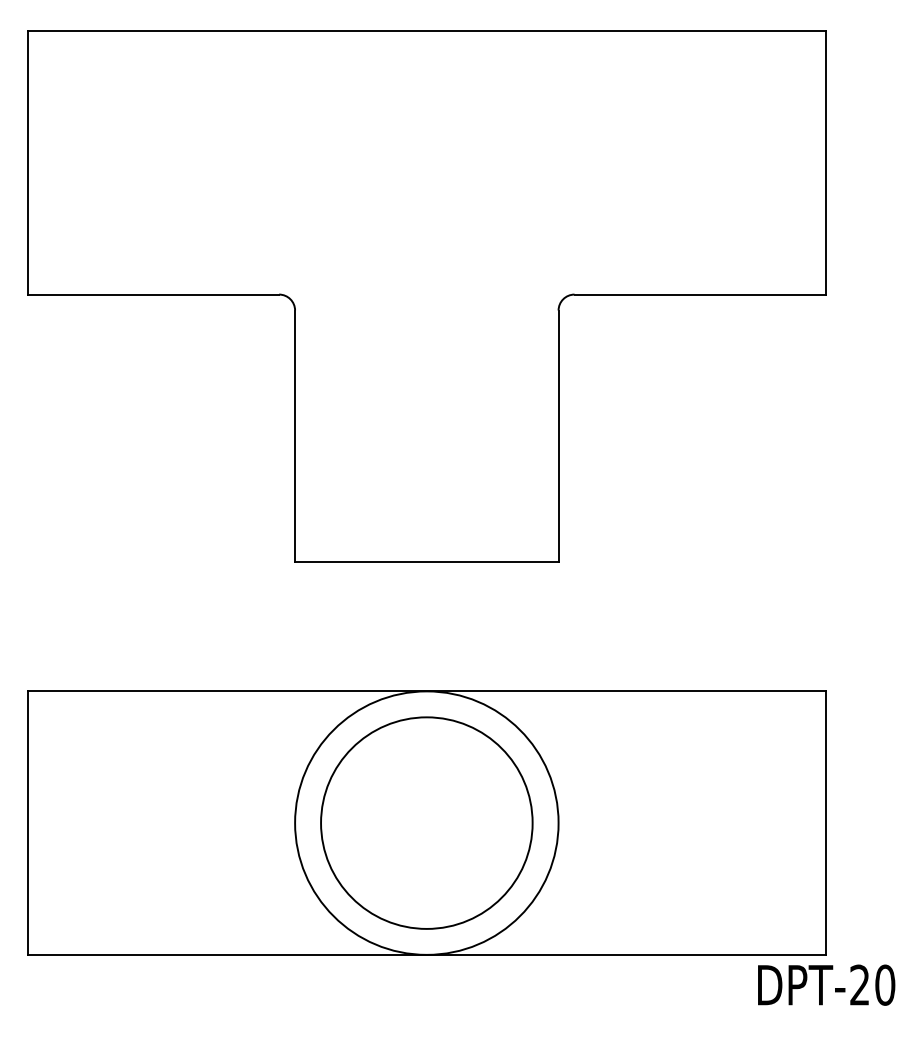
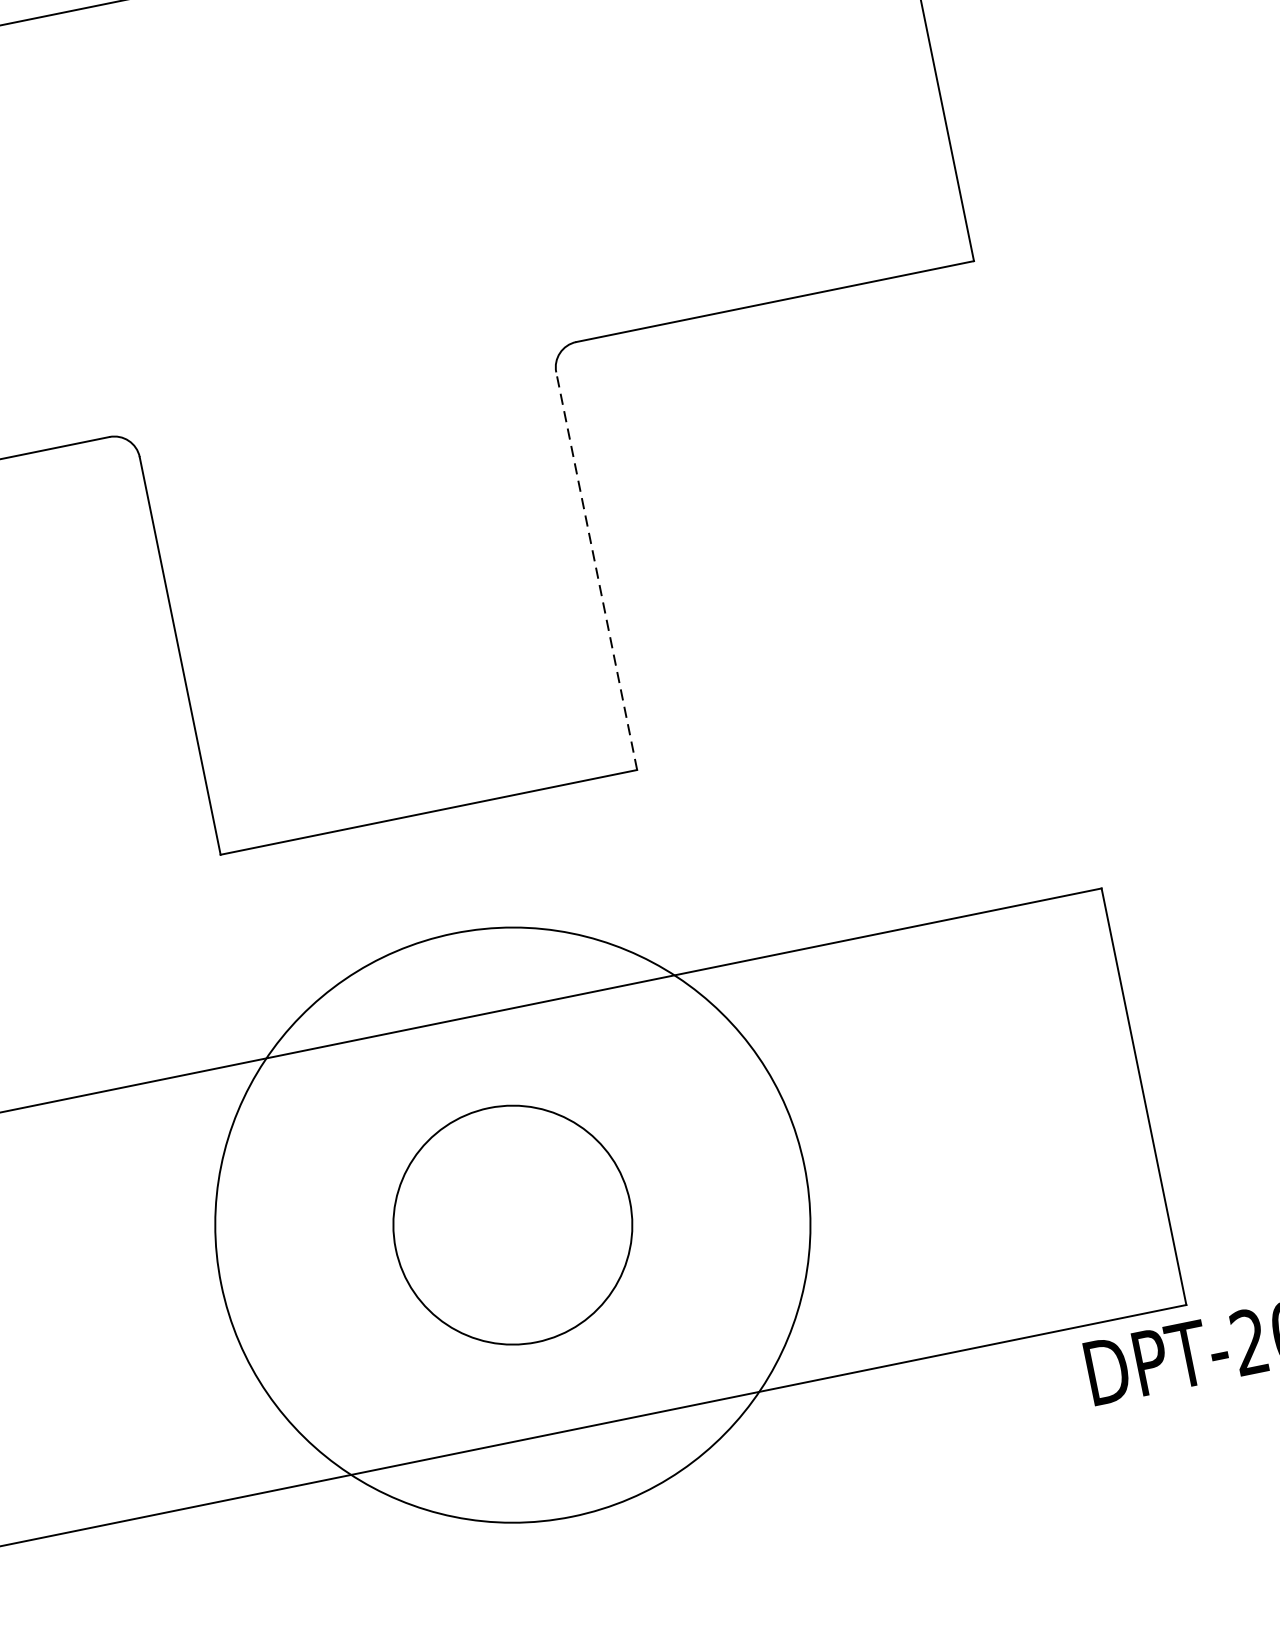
line: (558, 436) -> (596, 571), solid -> dashed
circle: (426, 822) -> (512, 1224), size x0.7
circle: (426, 822) -> (512, 1224), size x1.4

